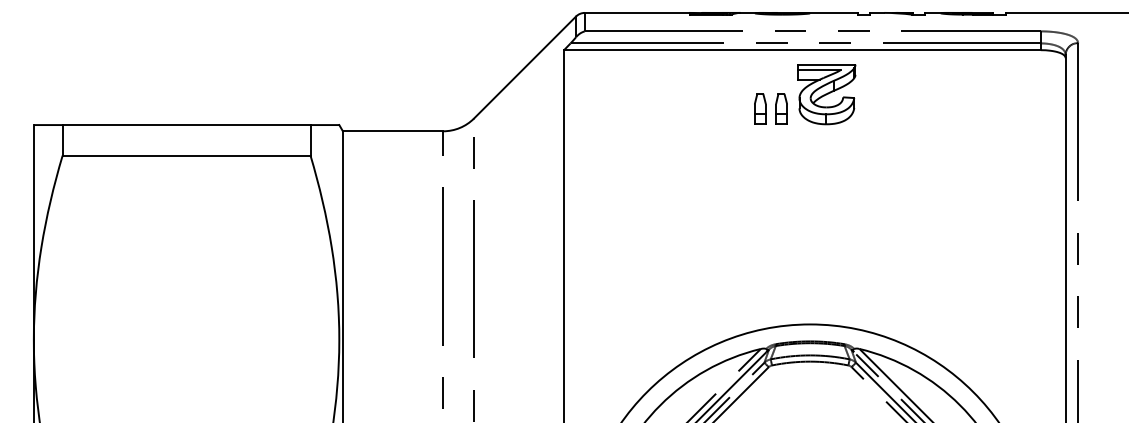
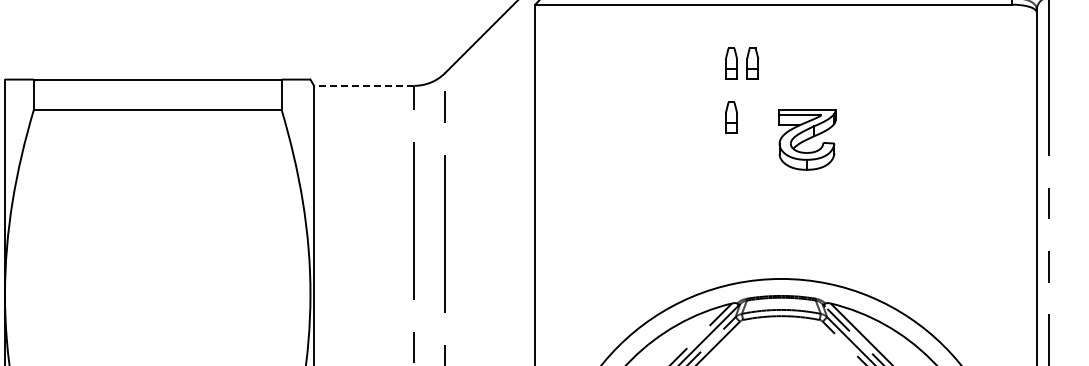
part: (826, 94) -> (806, 140), moved
line: (392, 131) -> (363, 86), solid -> dashed
part: (760, 162) -> (731, 117), added

